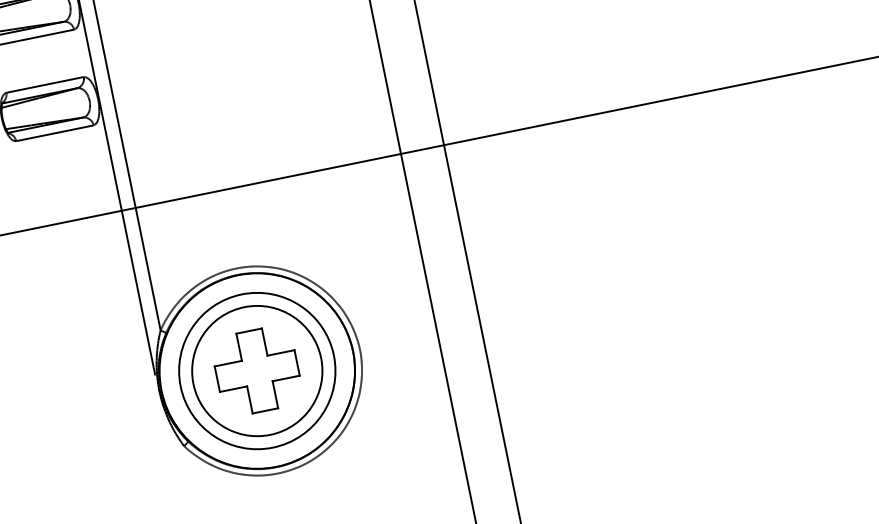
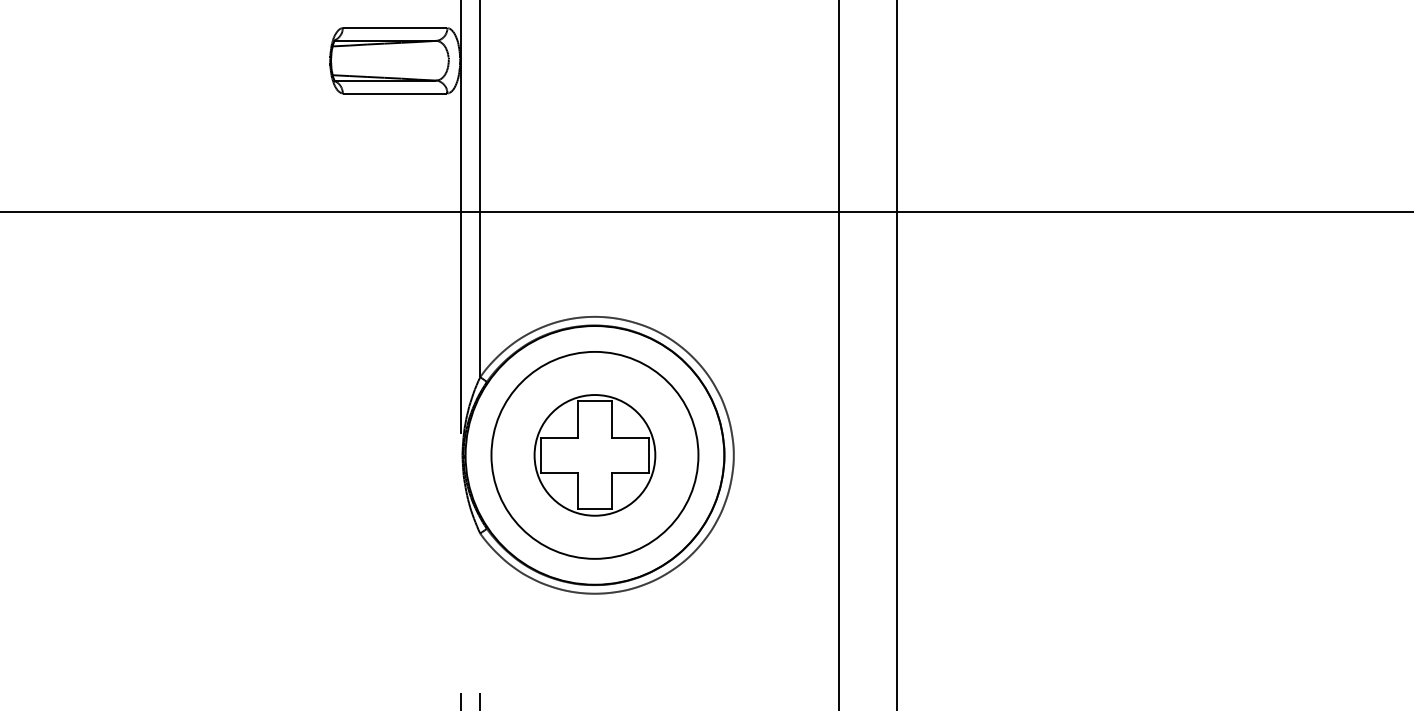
circle: (256, 371) -> (594, 455), size x0.7

